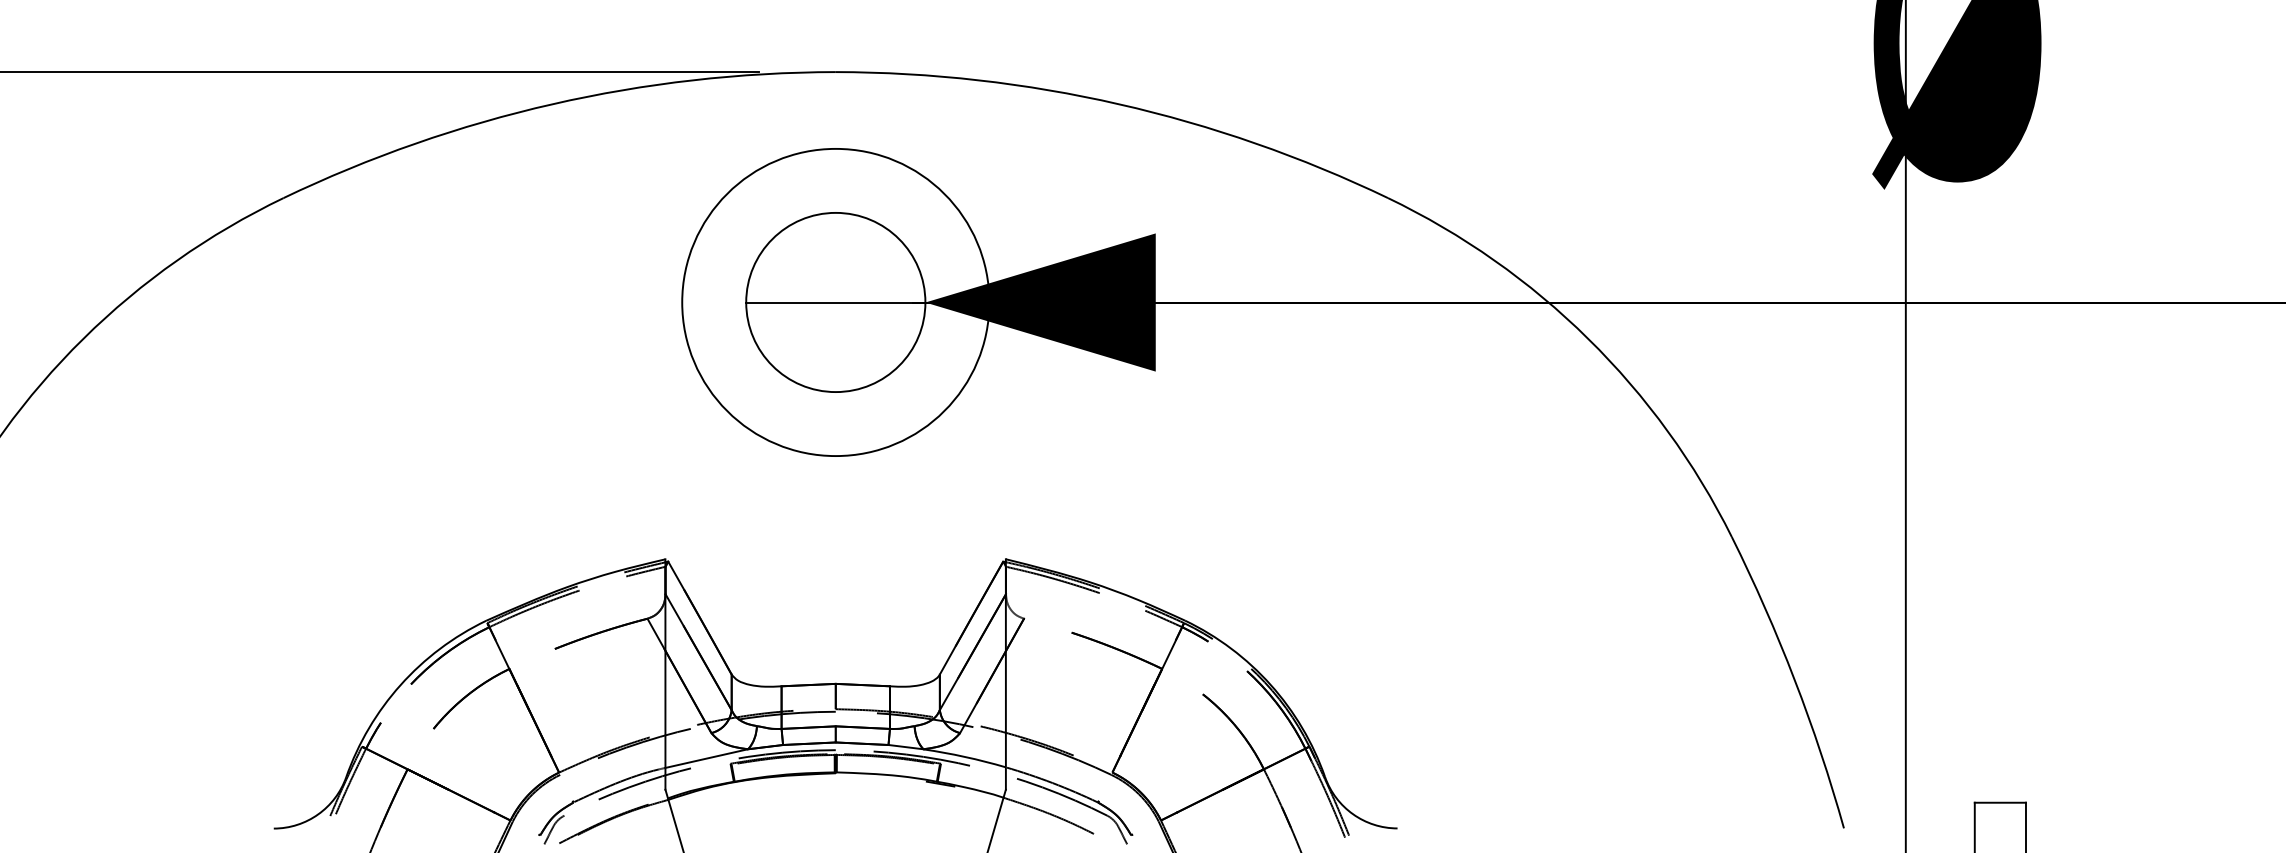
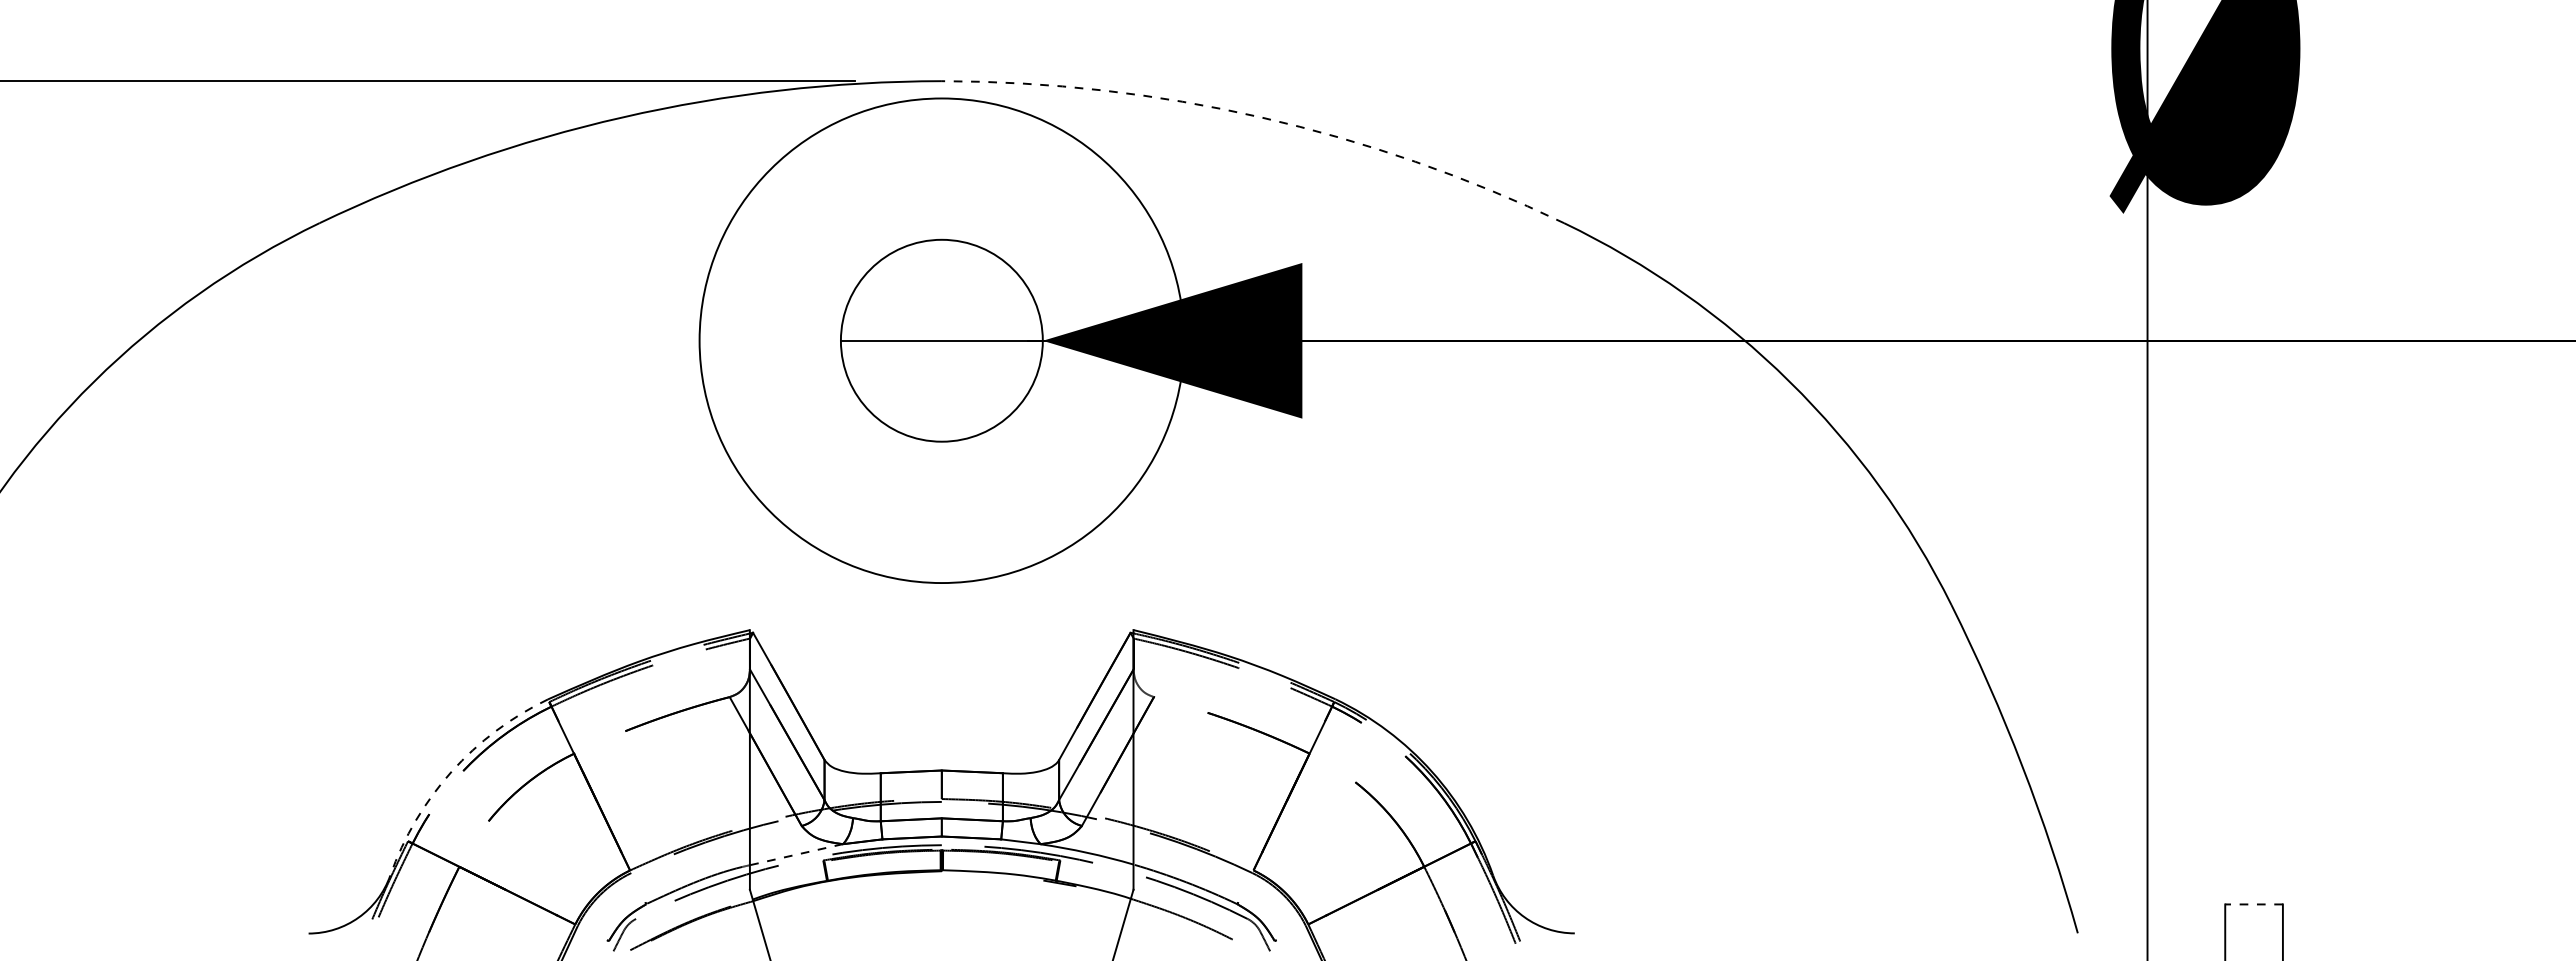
arc: (1118, 104) -> (1260, 117), solid -> dashed
circle: (835, 302) -> (941, 340), size x1.4
arc: (400, 684) -> (451, 771), solid -> dashed
line: (706, 758) -> (796, 854), solid -> dashed
line: (2000, 802) -> (2254, 904), solid -> dashed

